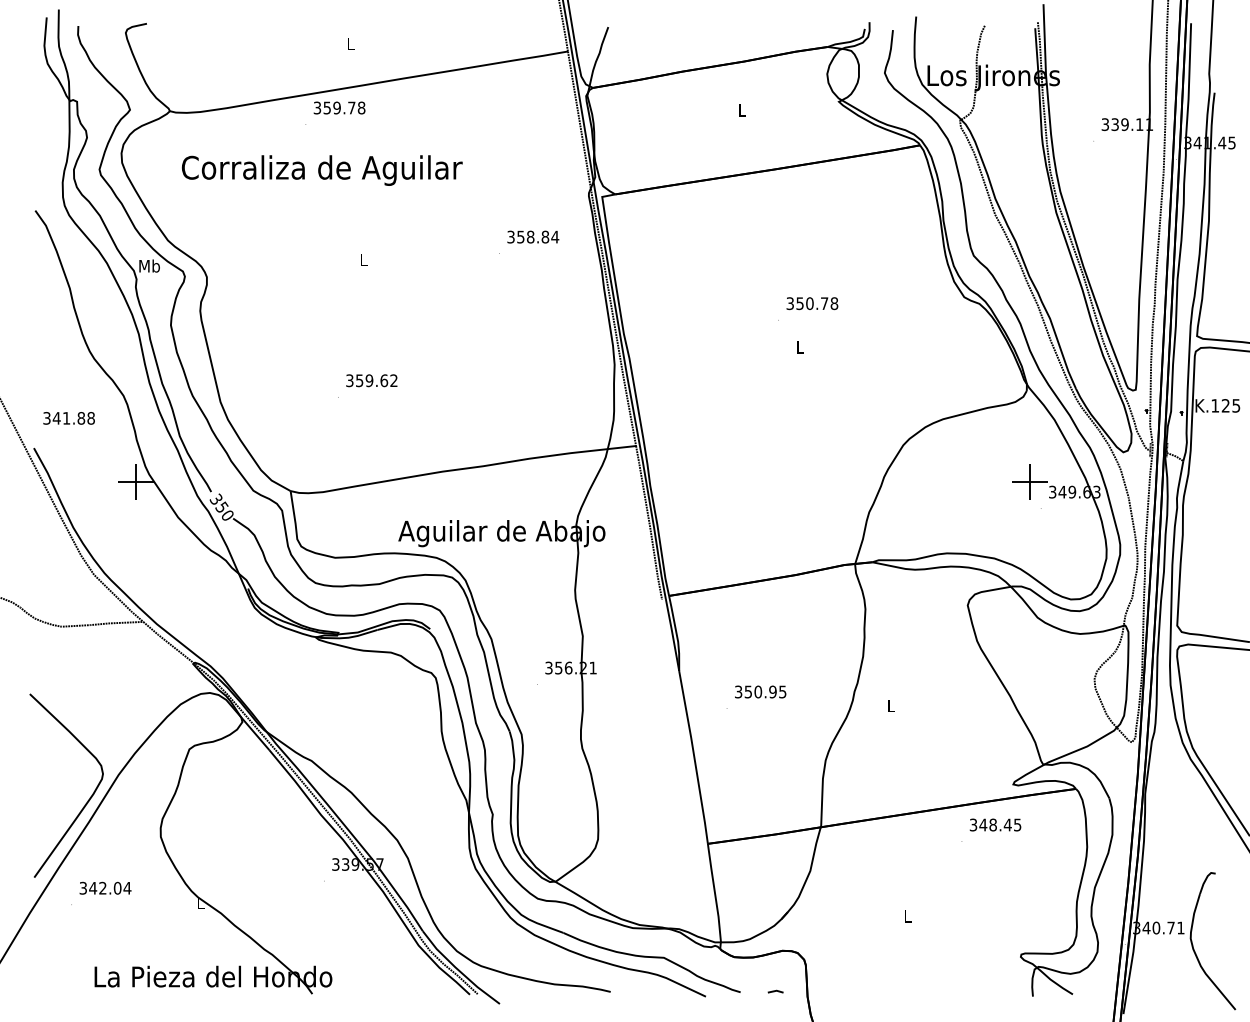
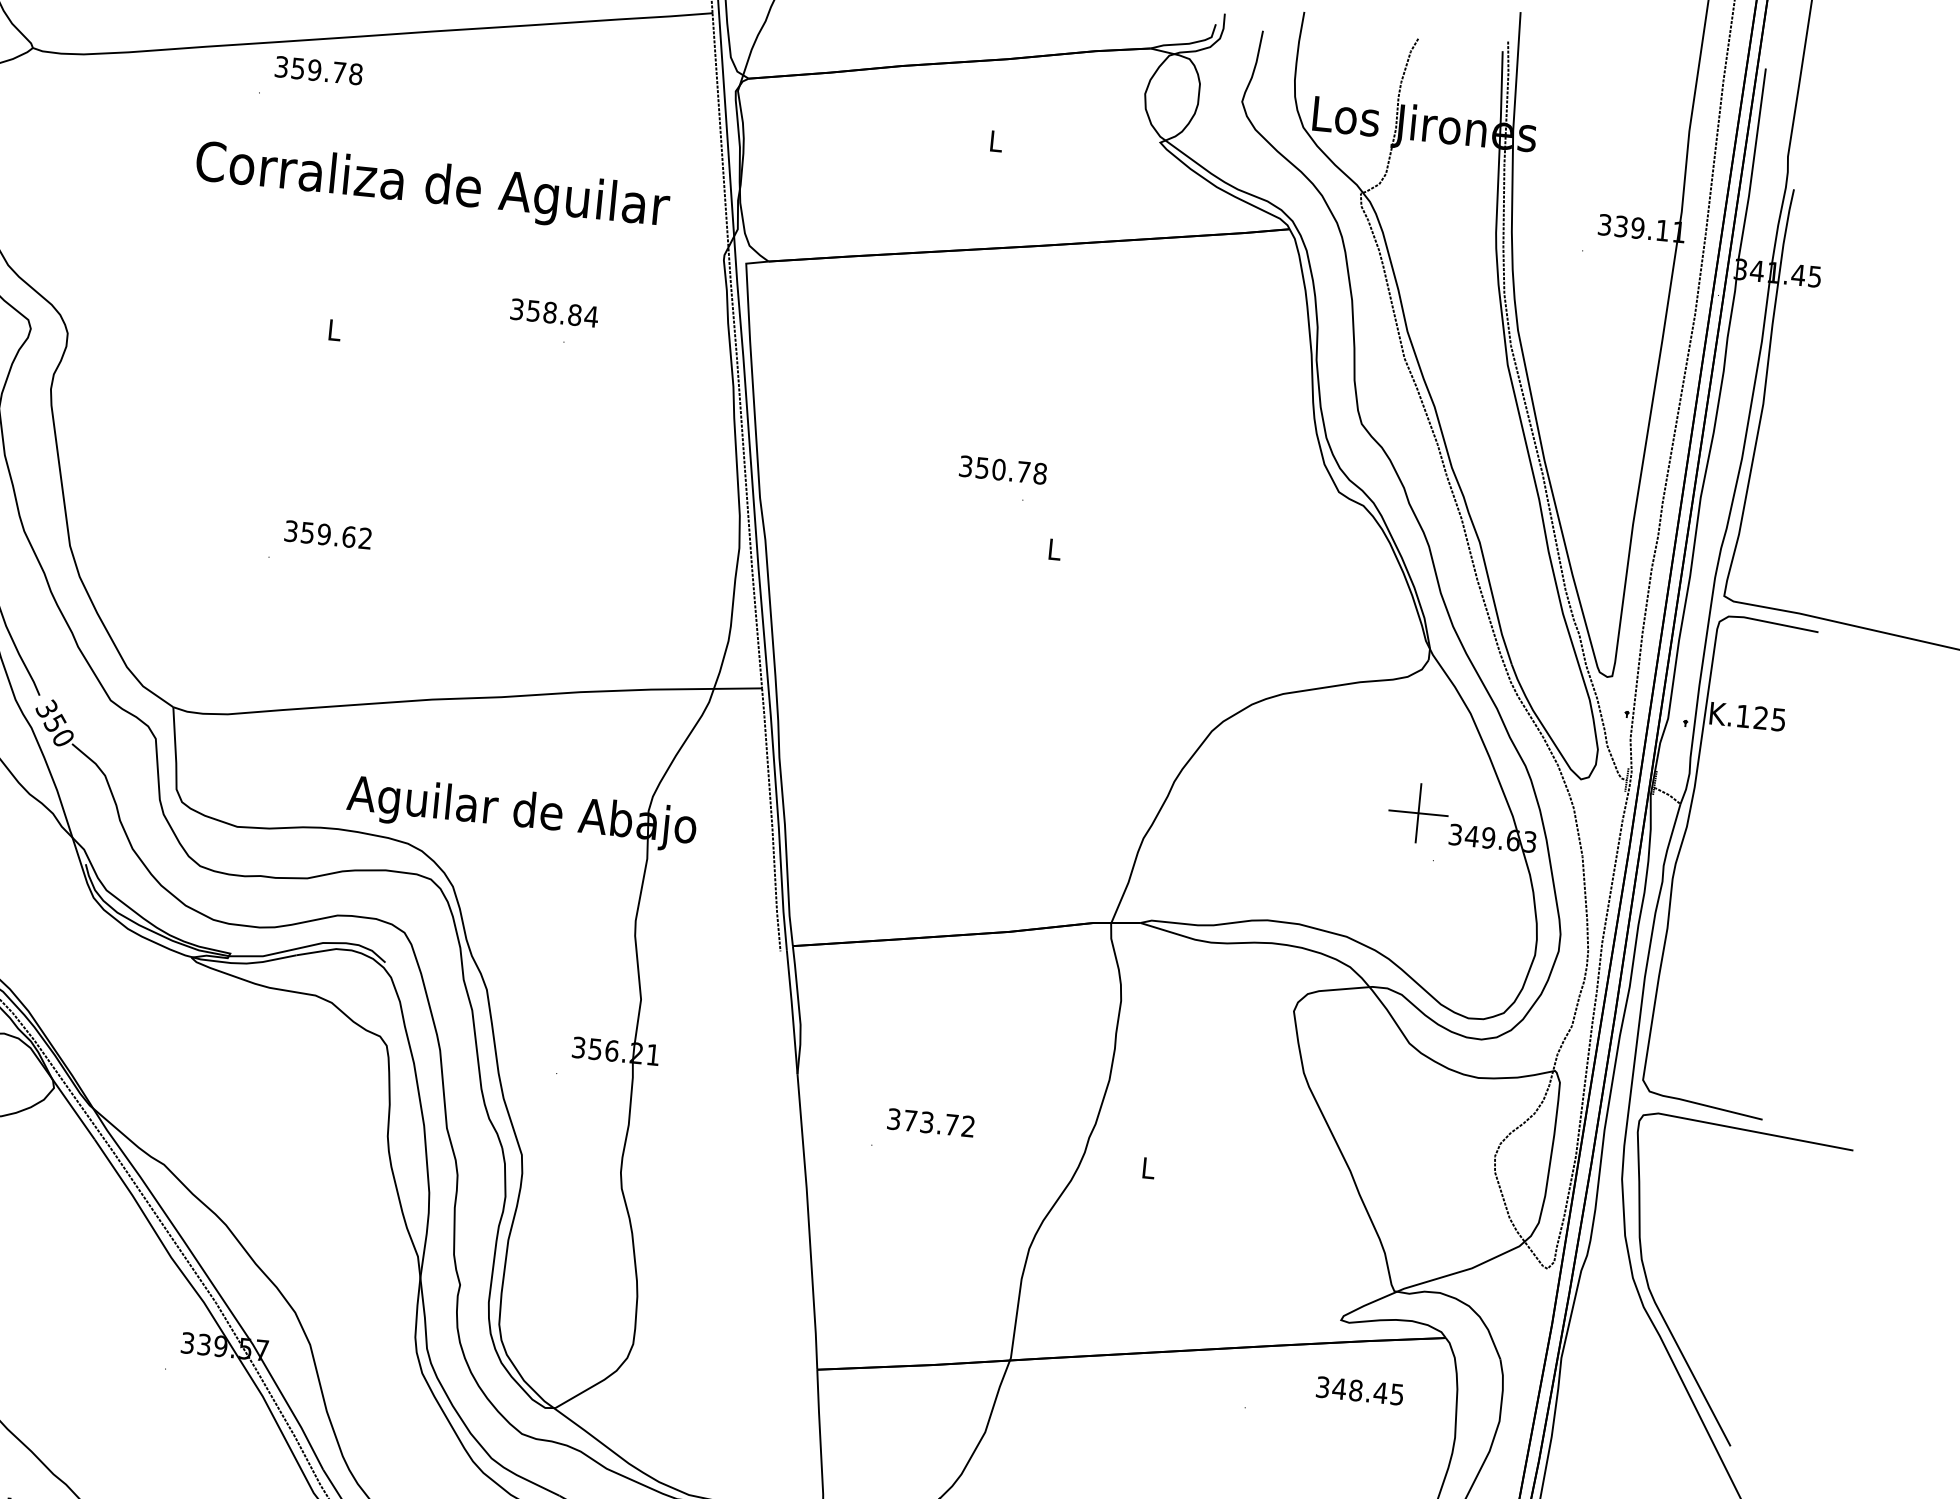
text: (322, 170) -> (432, 187), moved
text: (533, 236) -> (555, 312), moved
text: (812, 303) -> (1003, 469), moved
text: (765, 691) -> (939, 1122), 350.95 -> 373.72
text: (995, 824) -> (1360, 1390), moved

